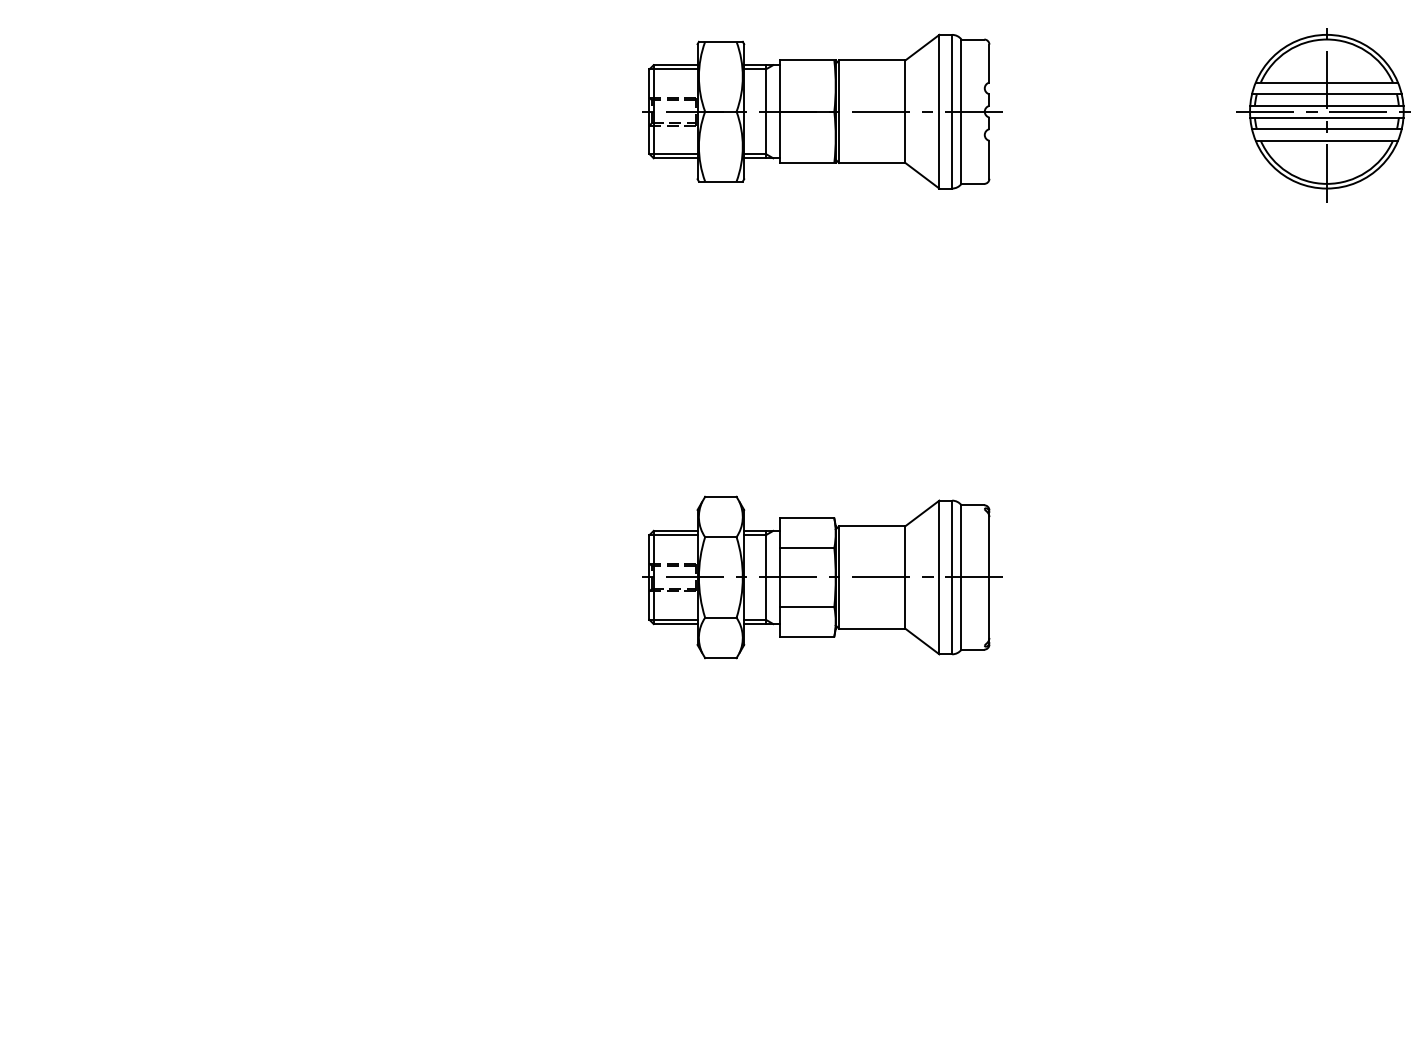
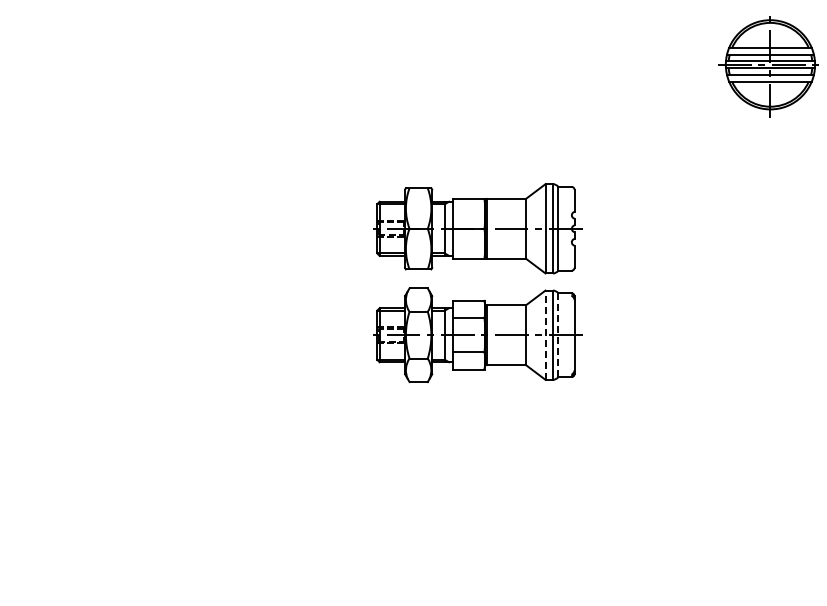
part: (822, 111) -> (477, 228), moved
line: (939, 577) -> (545, 335), solid -> dashed
line: (961, 577) -> (558, 335), solid -> dashed

